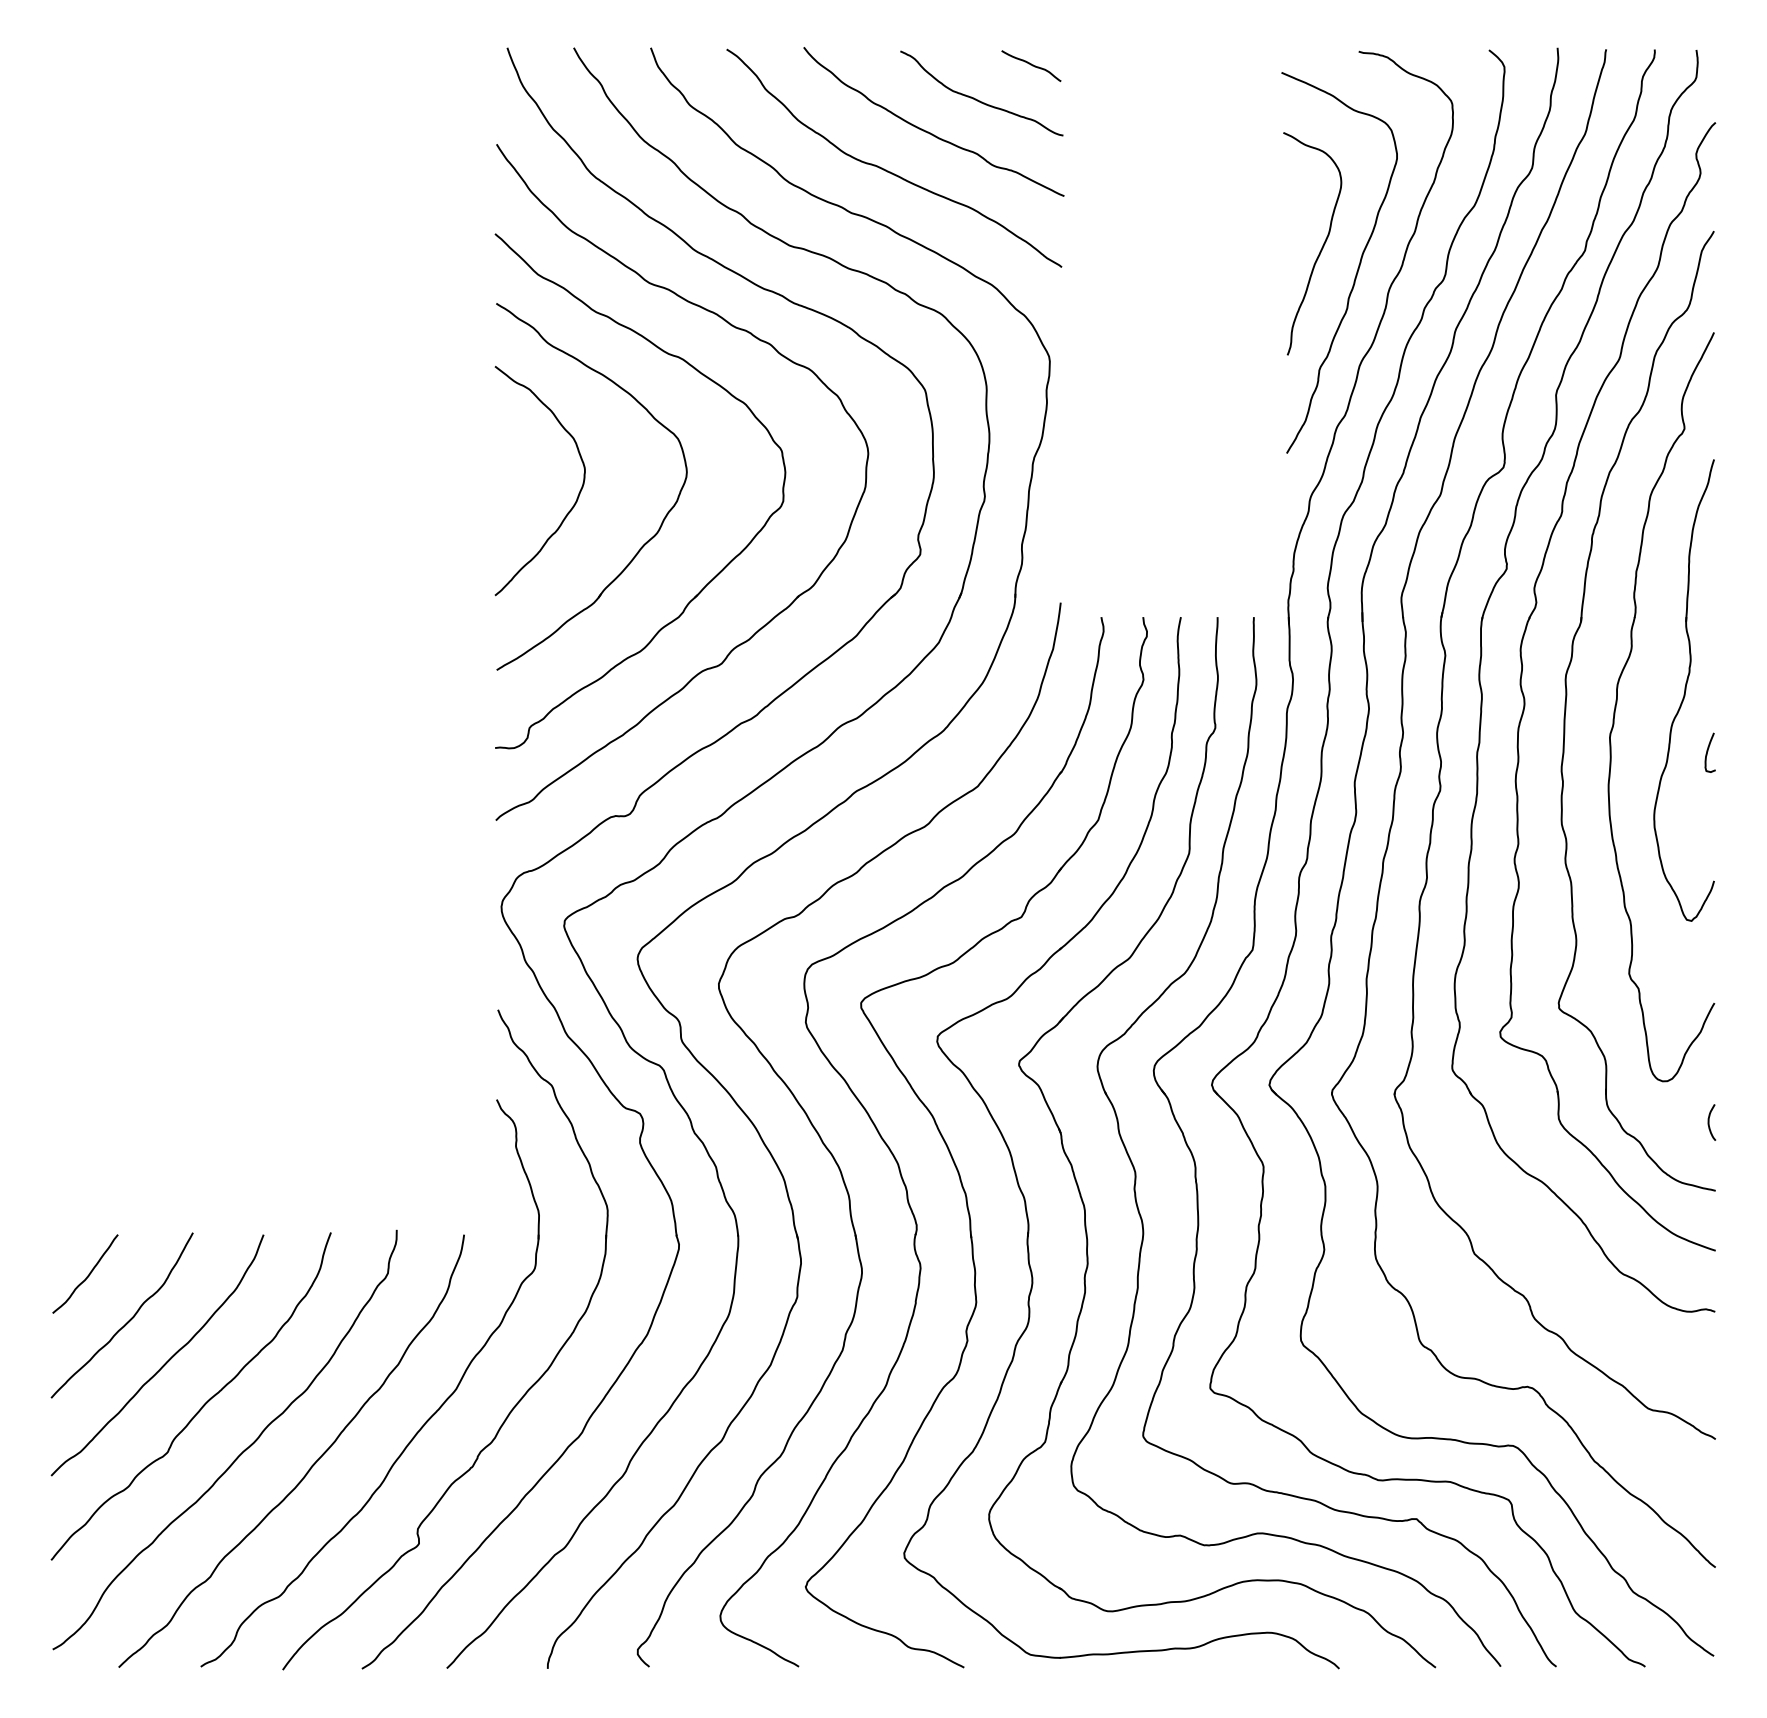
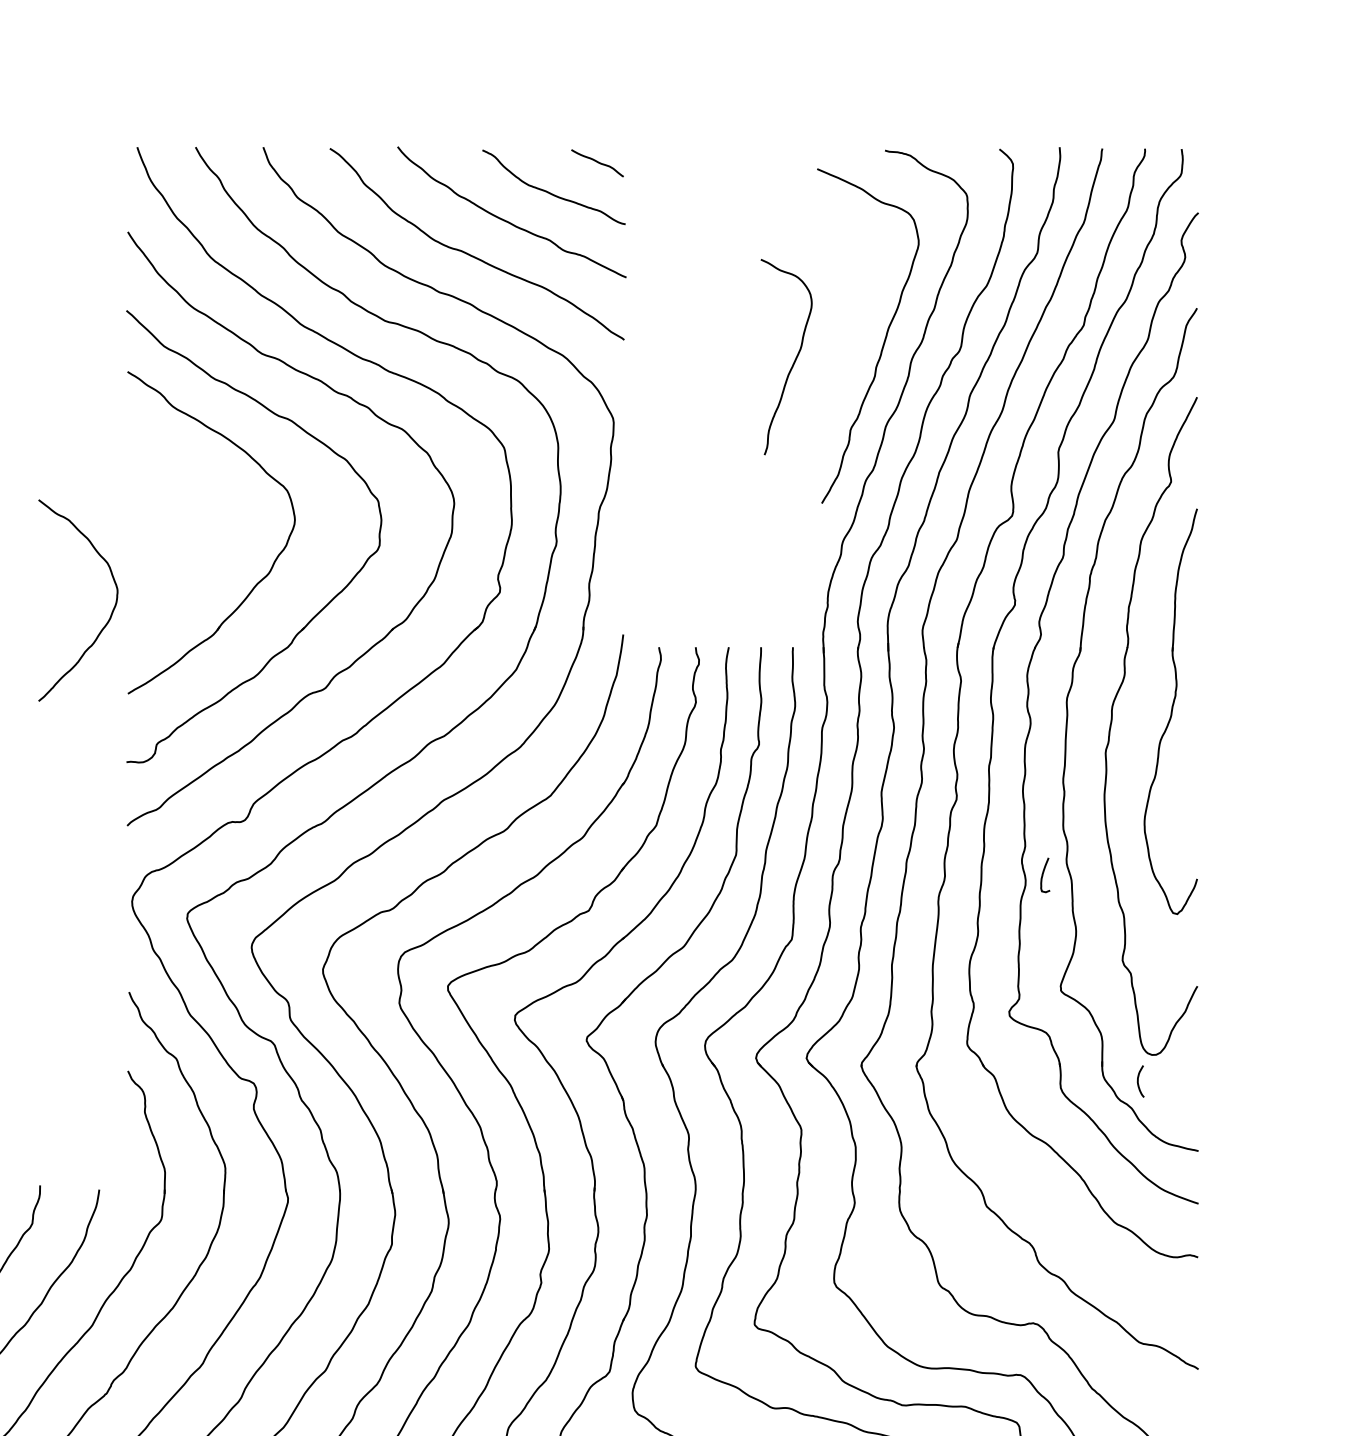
curve: (1321, 247) -> (794, 360), moved
curve: (577, 495) -> (111, 613), moved
curve: (1708, 751) -> (1043, 874), moved
curve: (1709, 1122) -> (1138, 1081), moved

